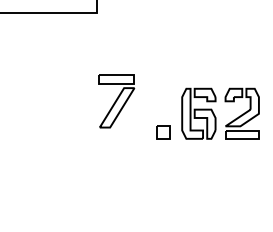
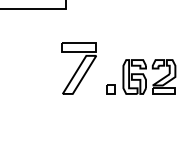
part: (115, 101) -> (78, 68), size x1.43

